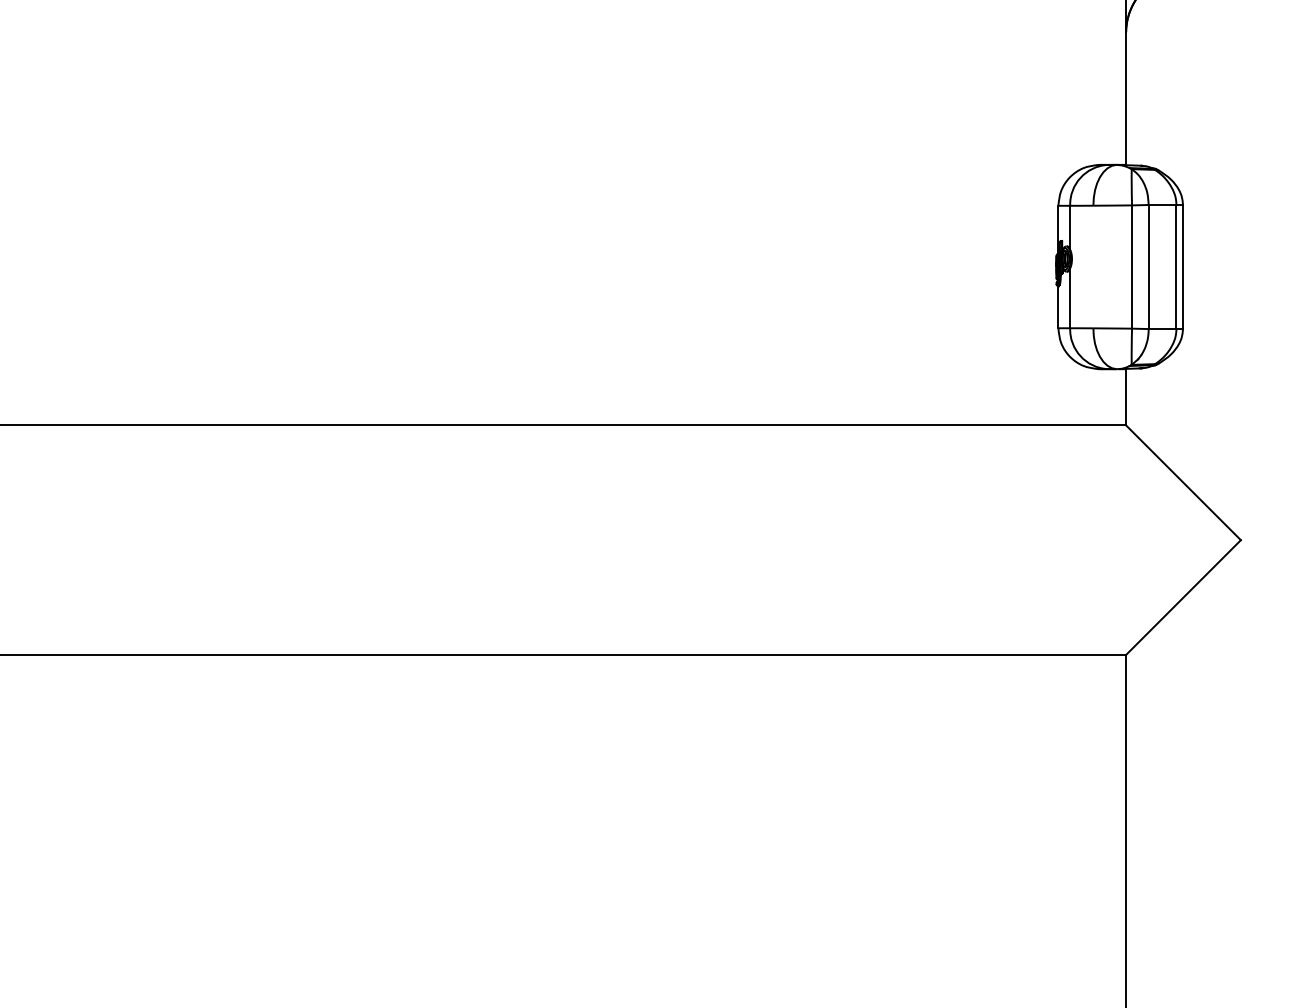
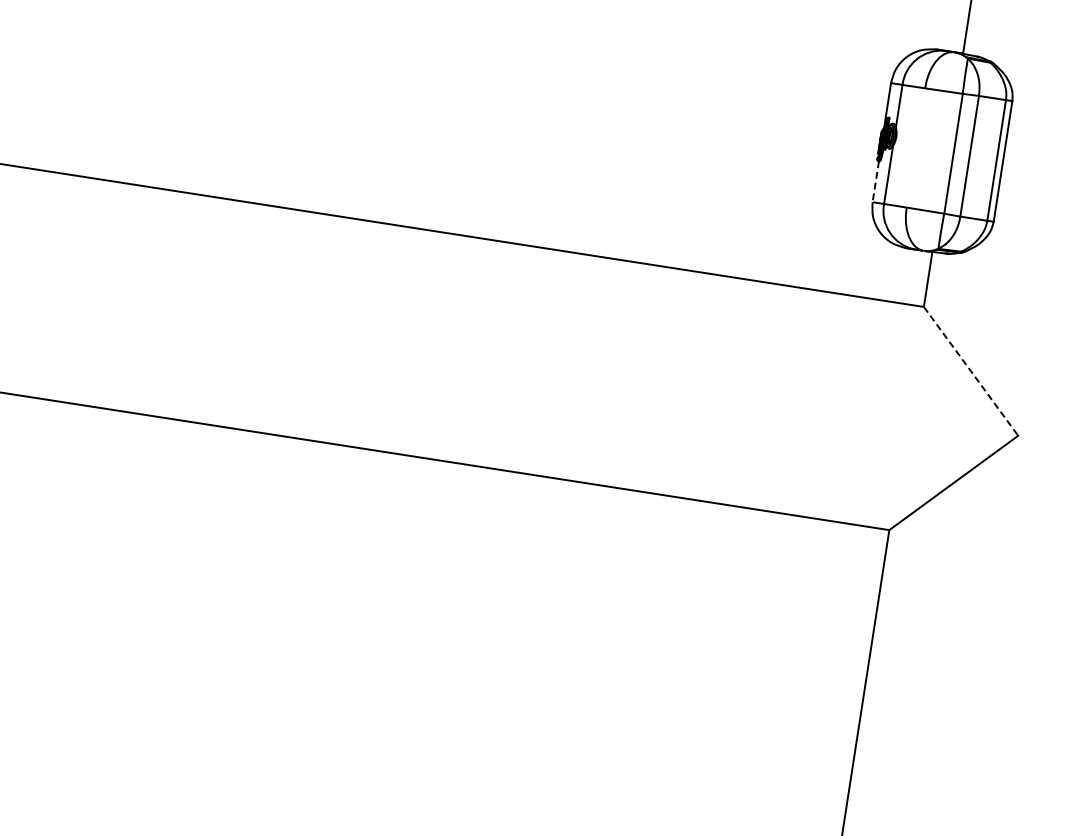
line: (1058, 307) -> (875, 182), solid -> dashed
line: (1183, 483) -> (970, 372), solid -> dashed

